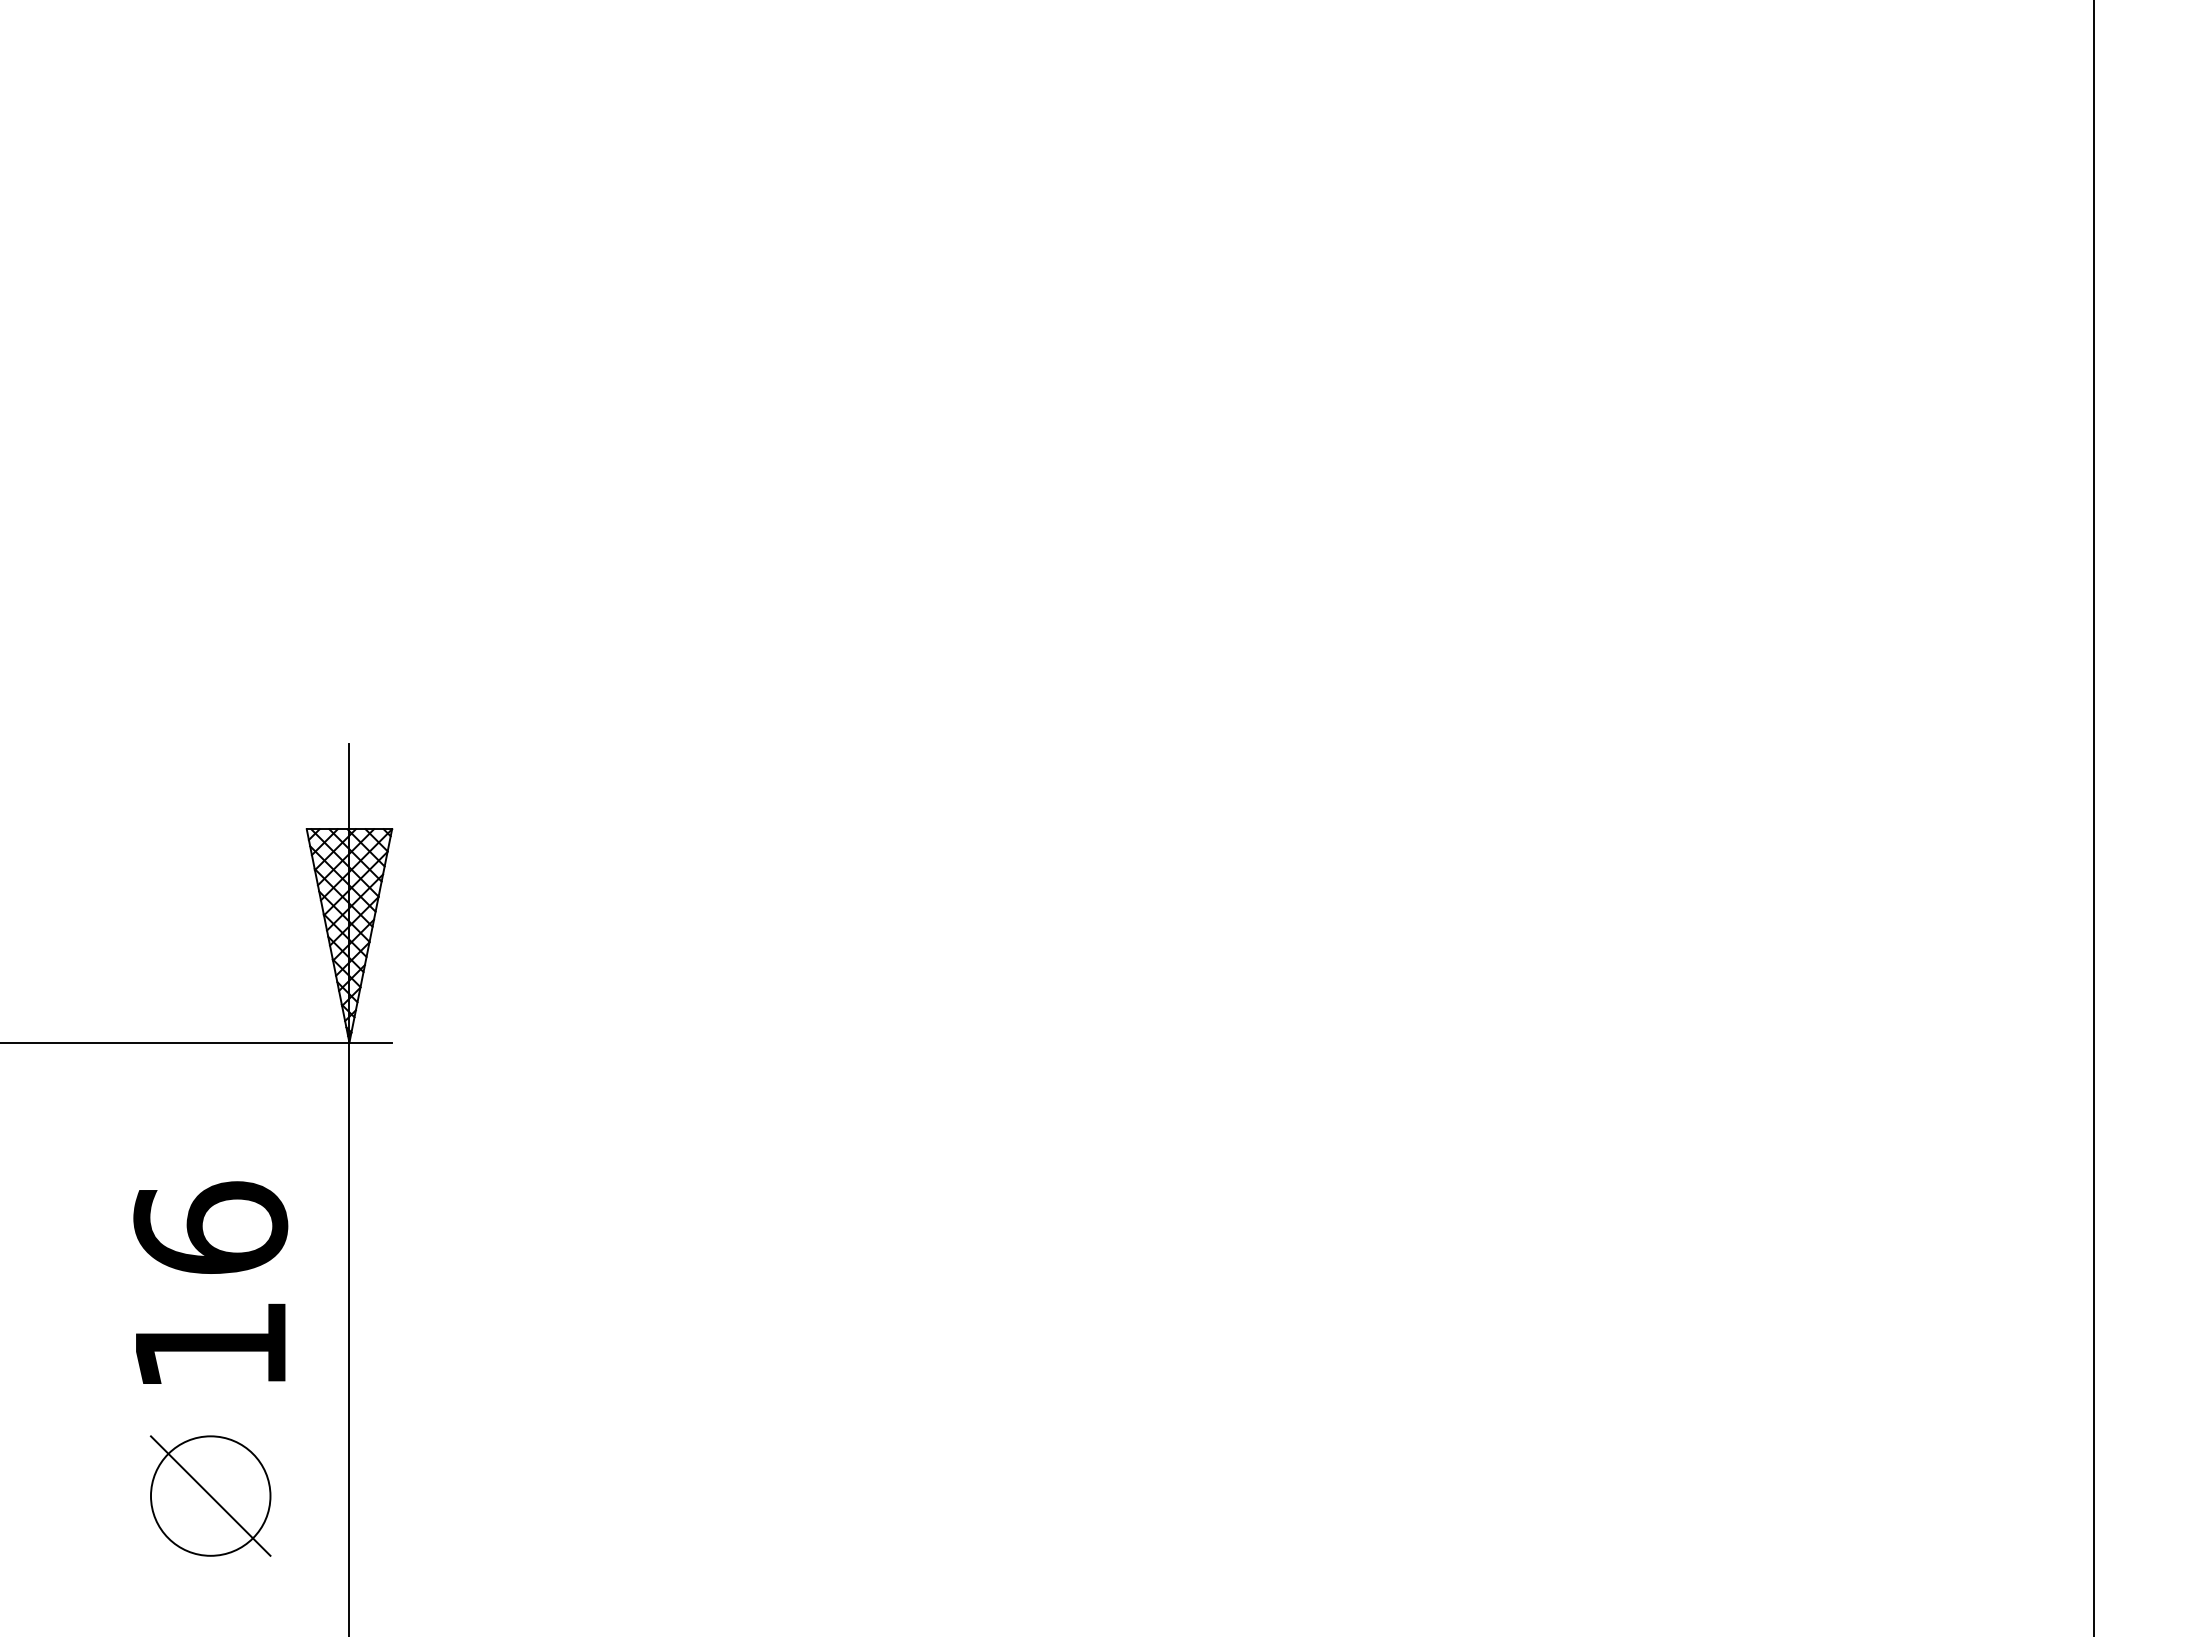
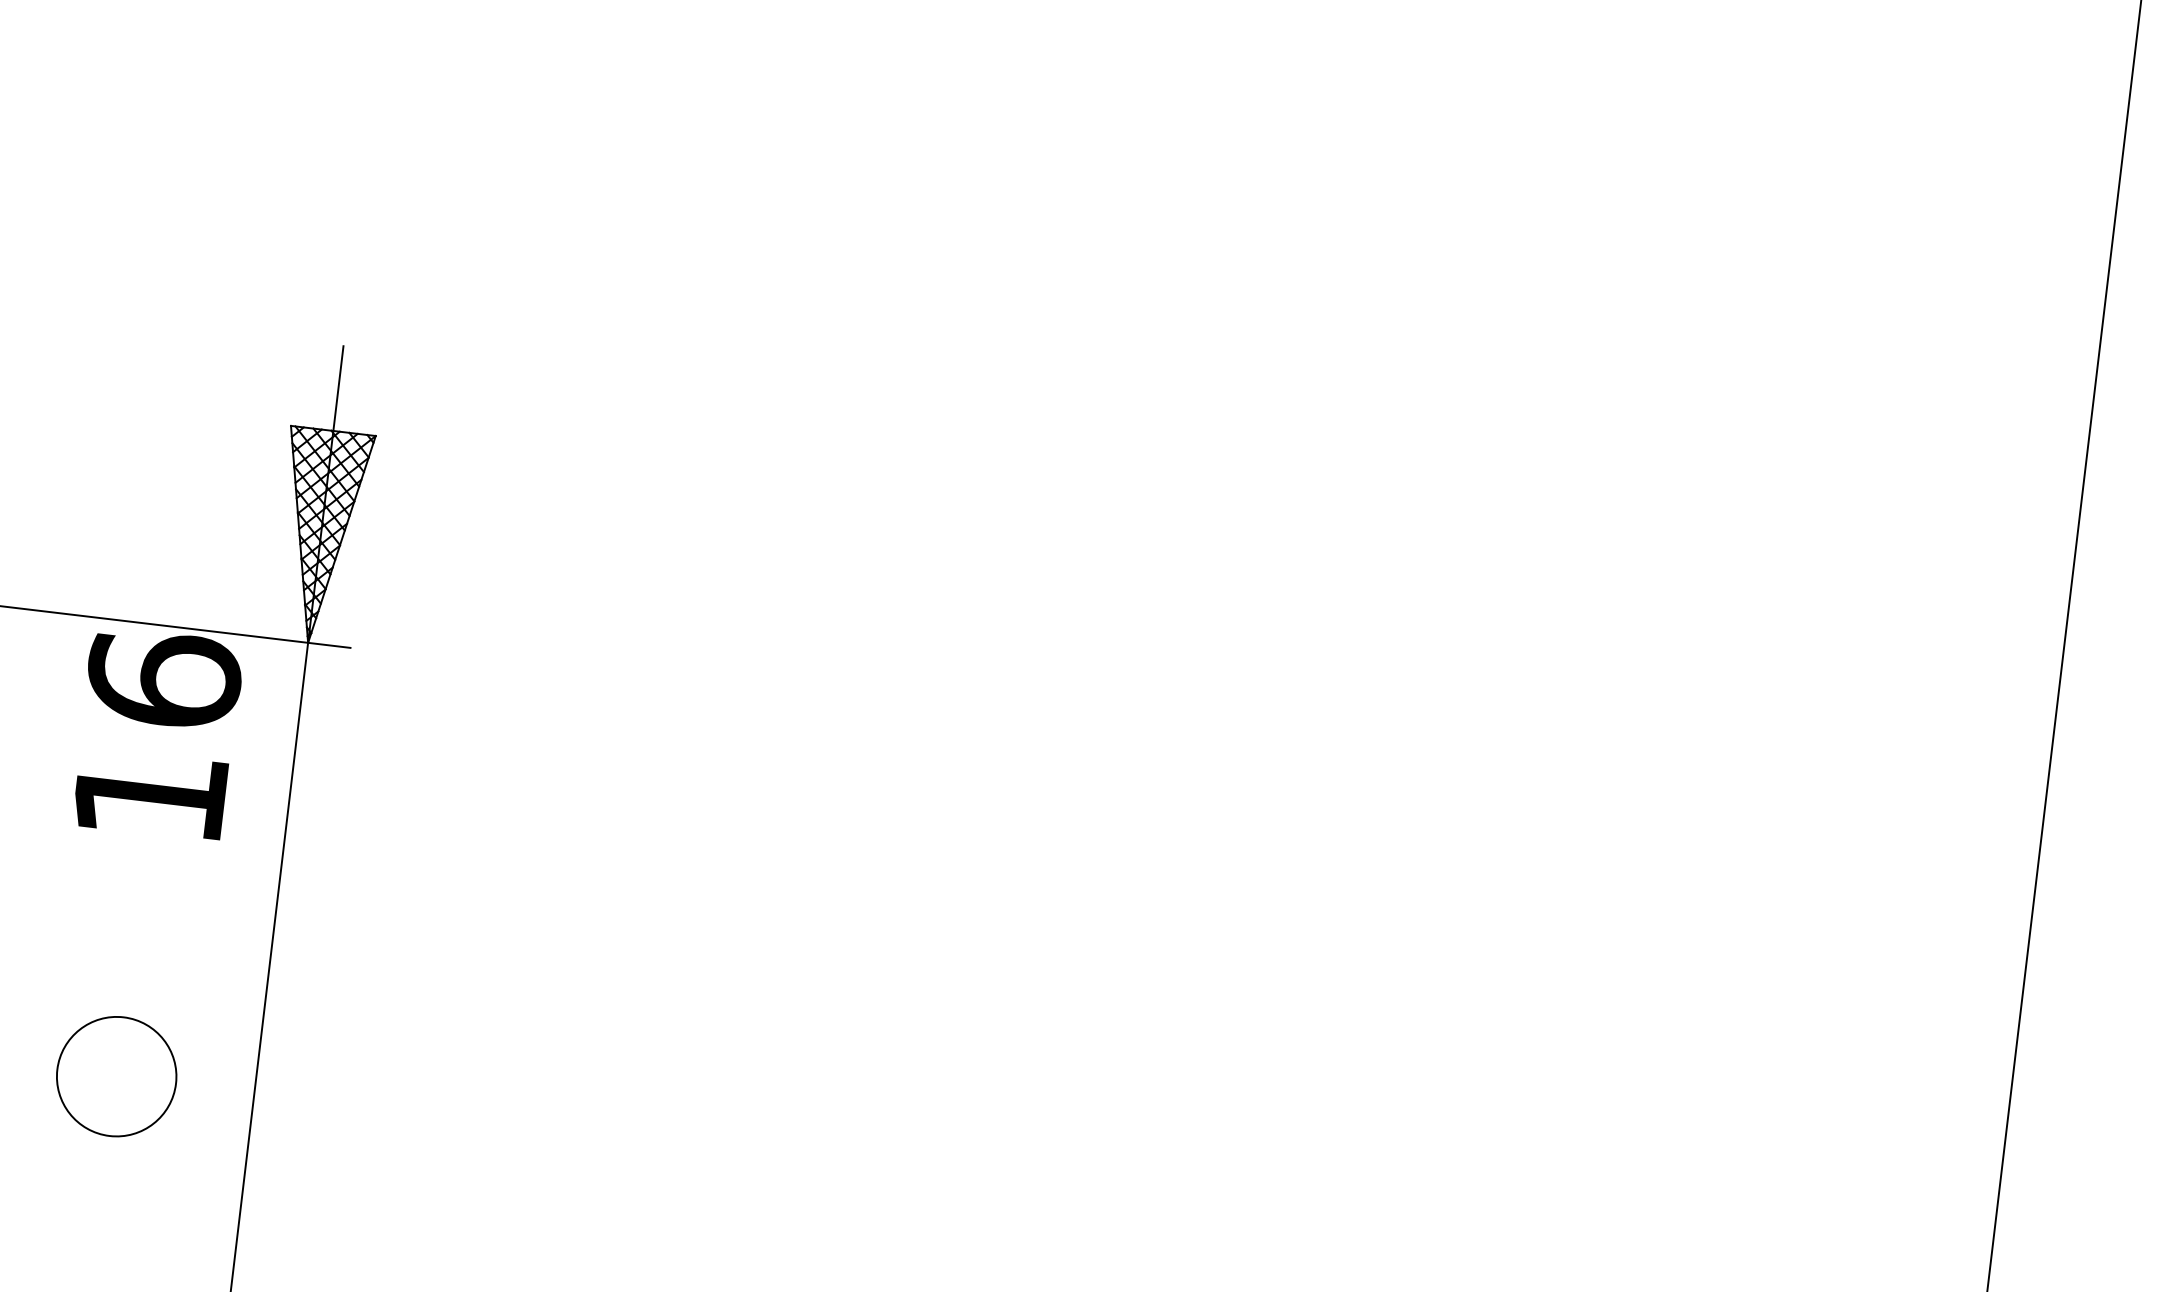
text: (210, 1282) -> (157, 733), moved
line: (210, 1495) -> (116, 1076), removed

